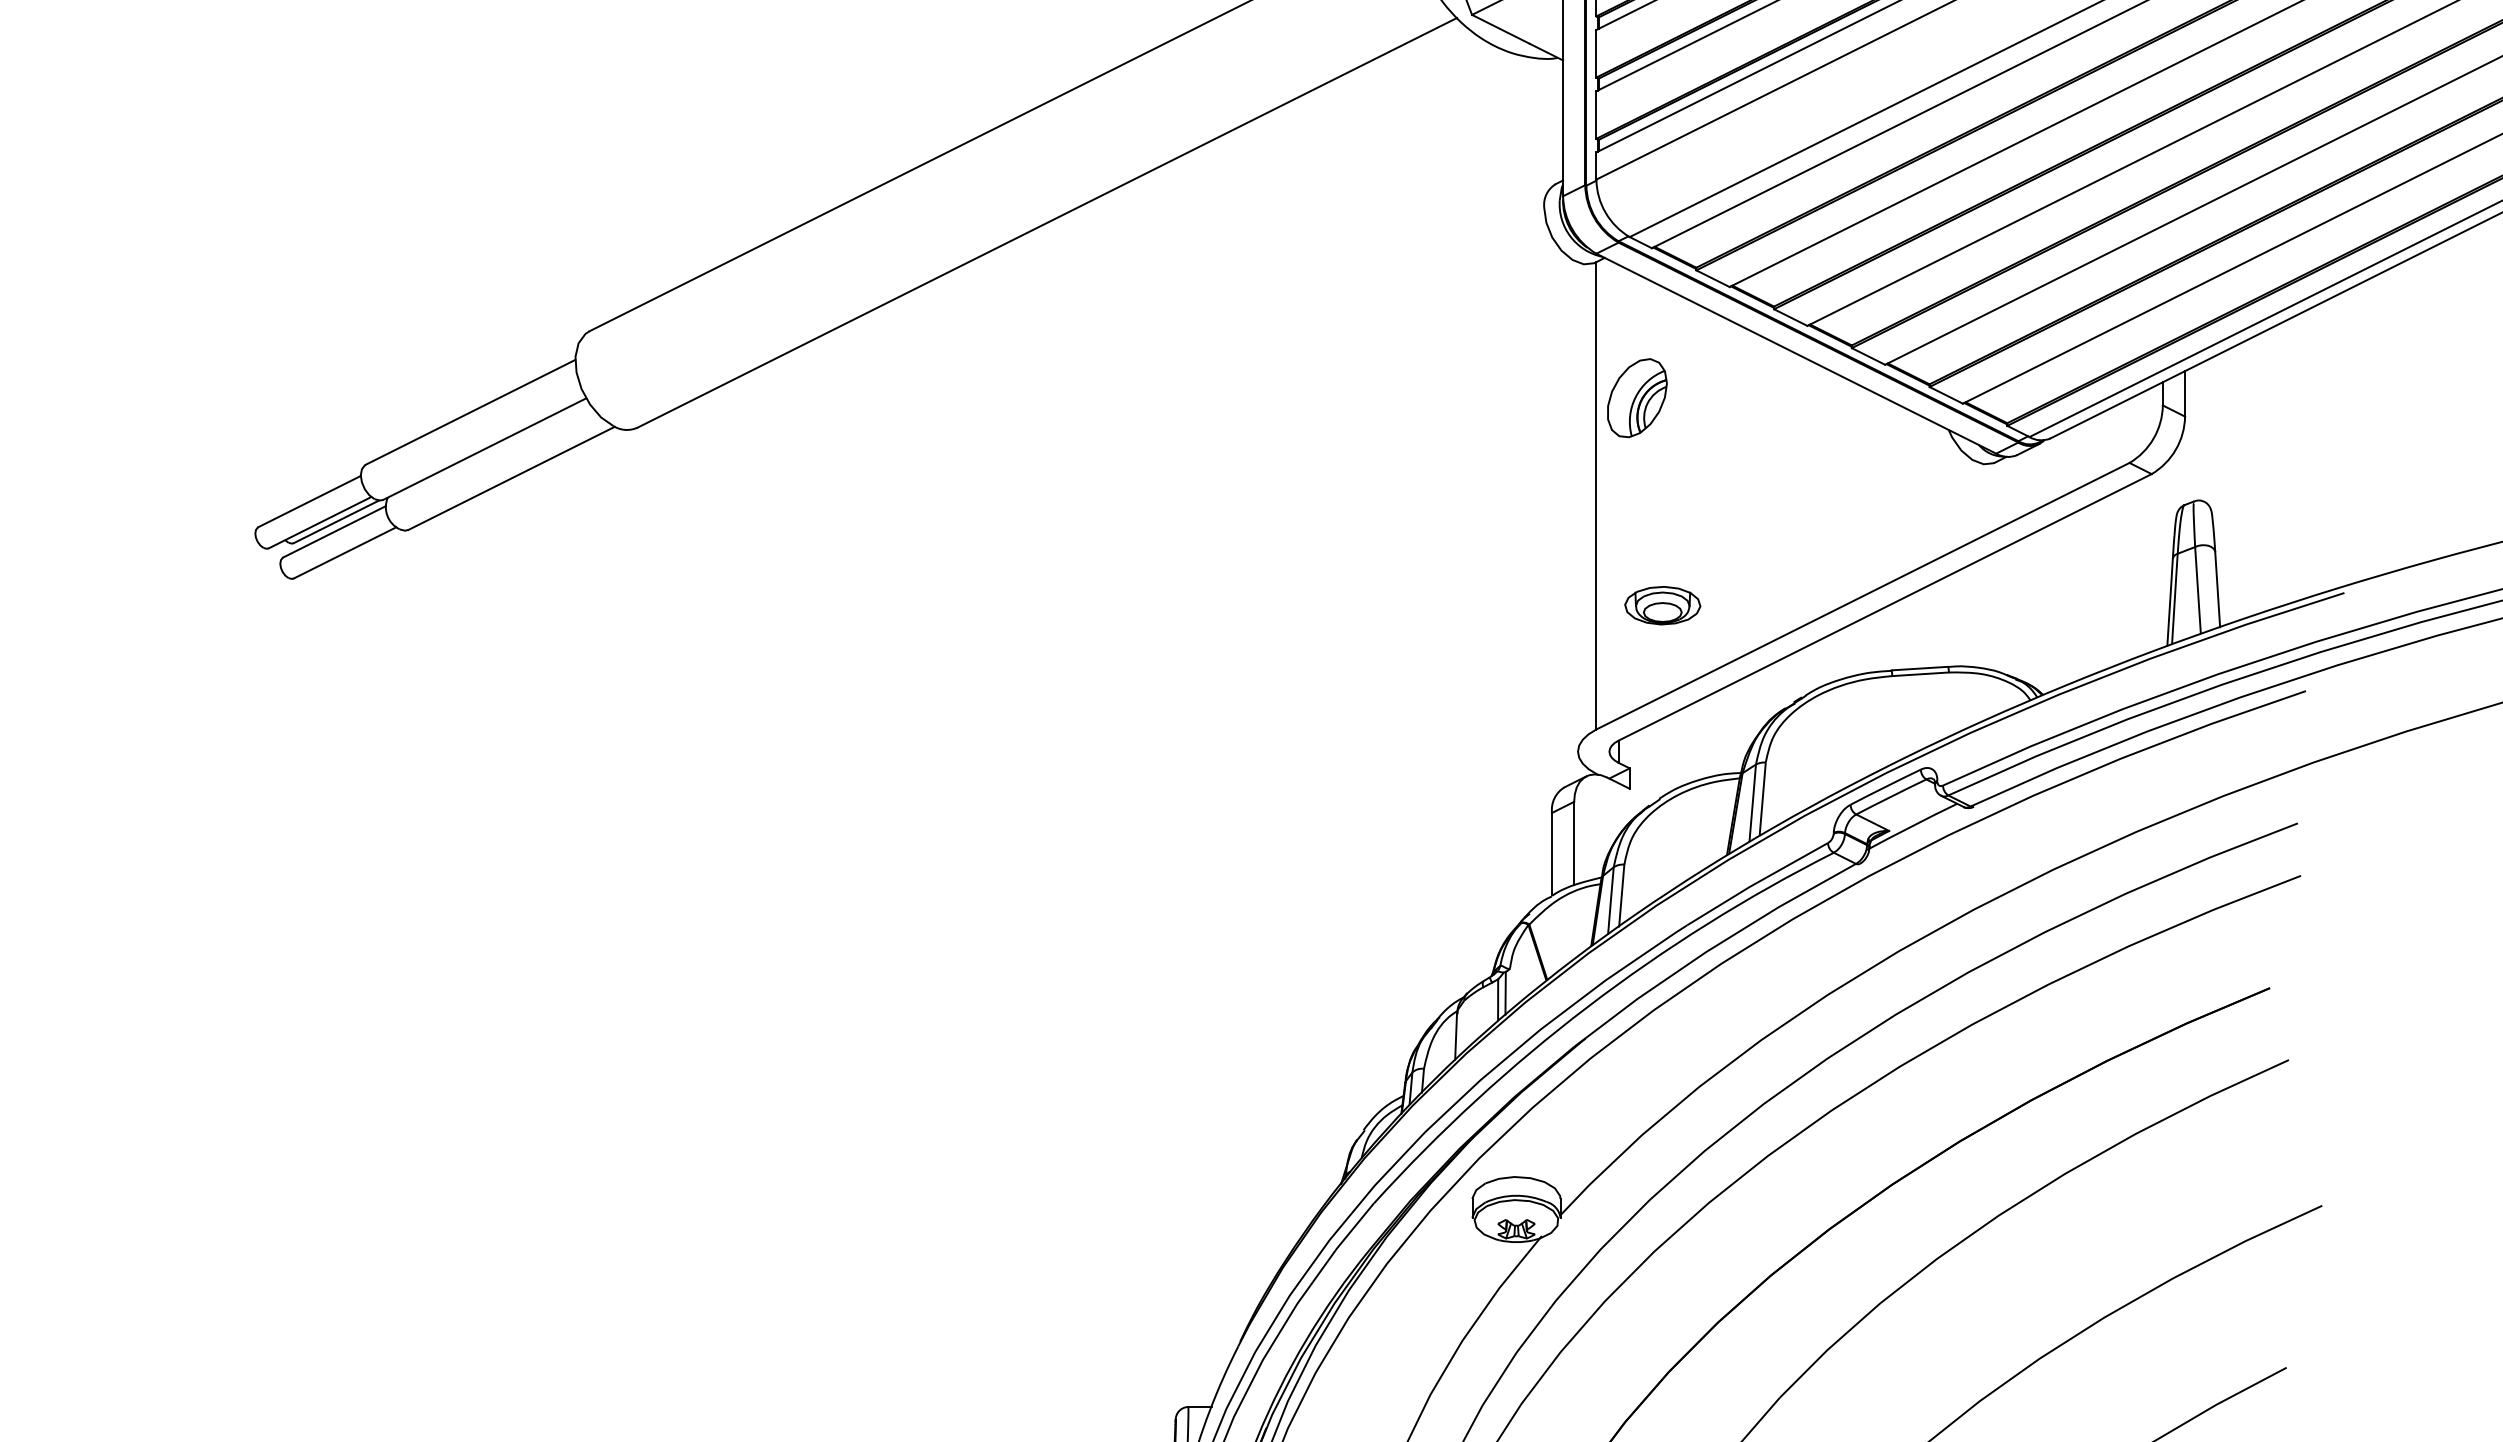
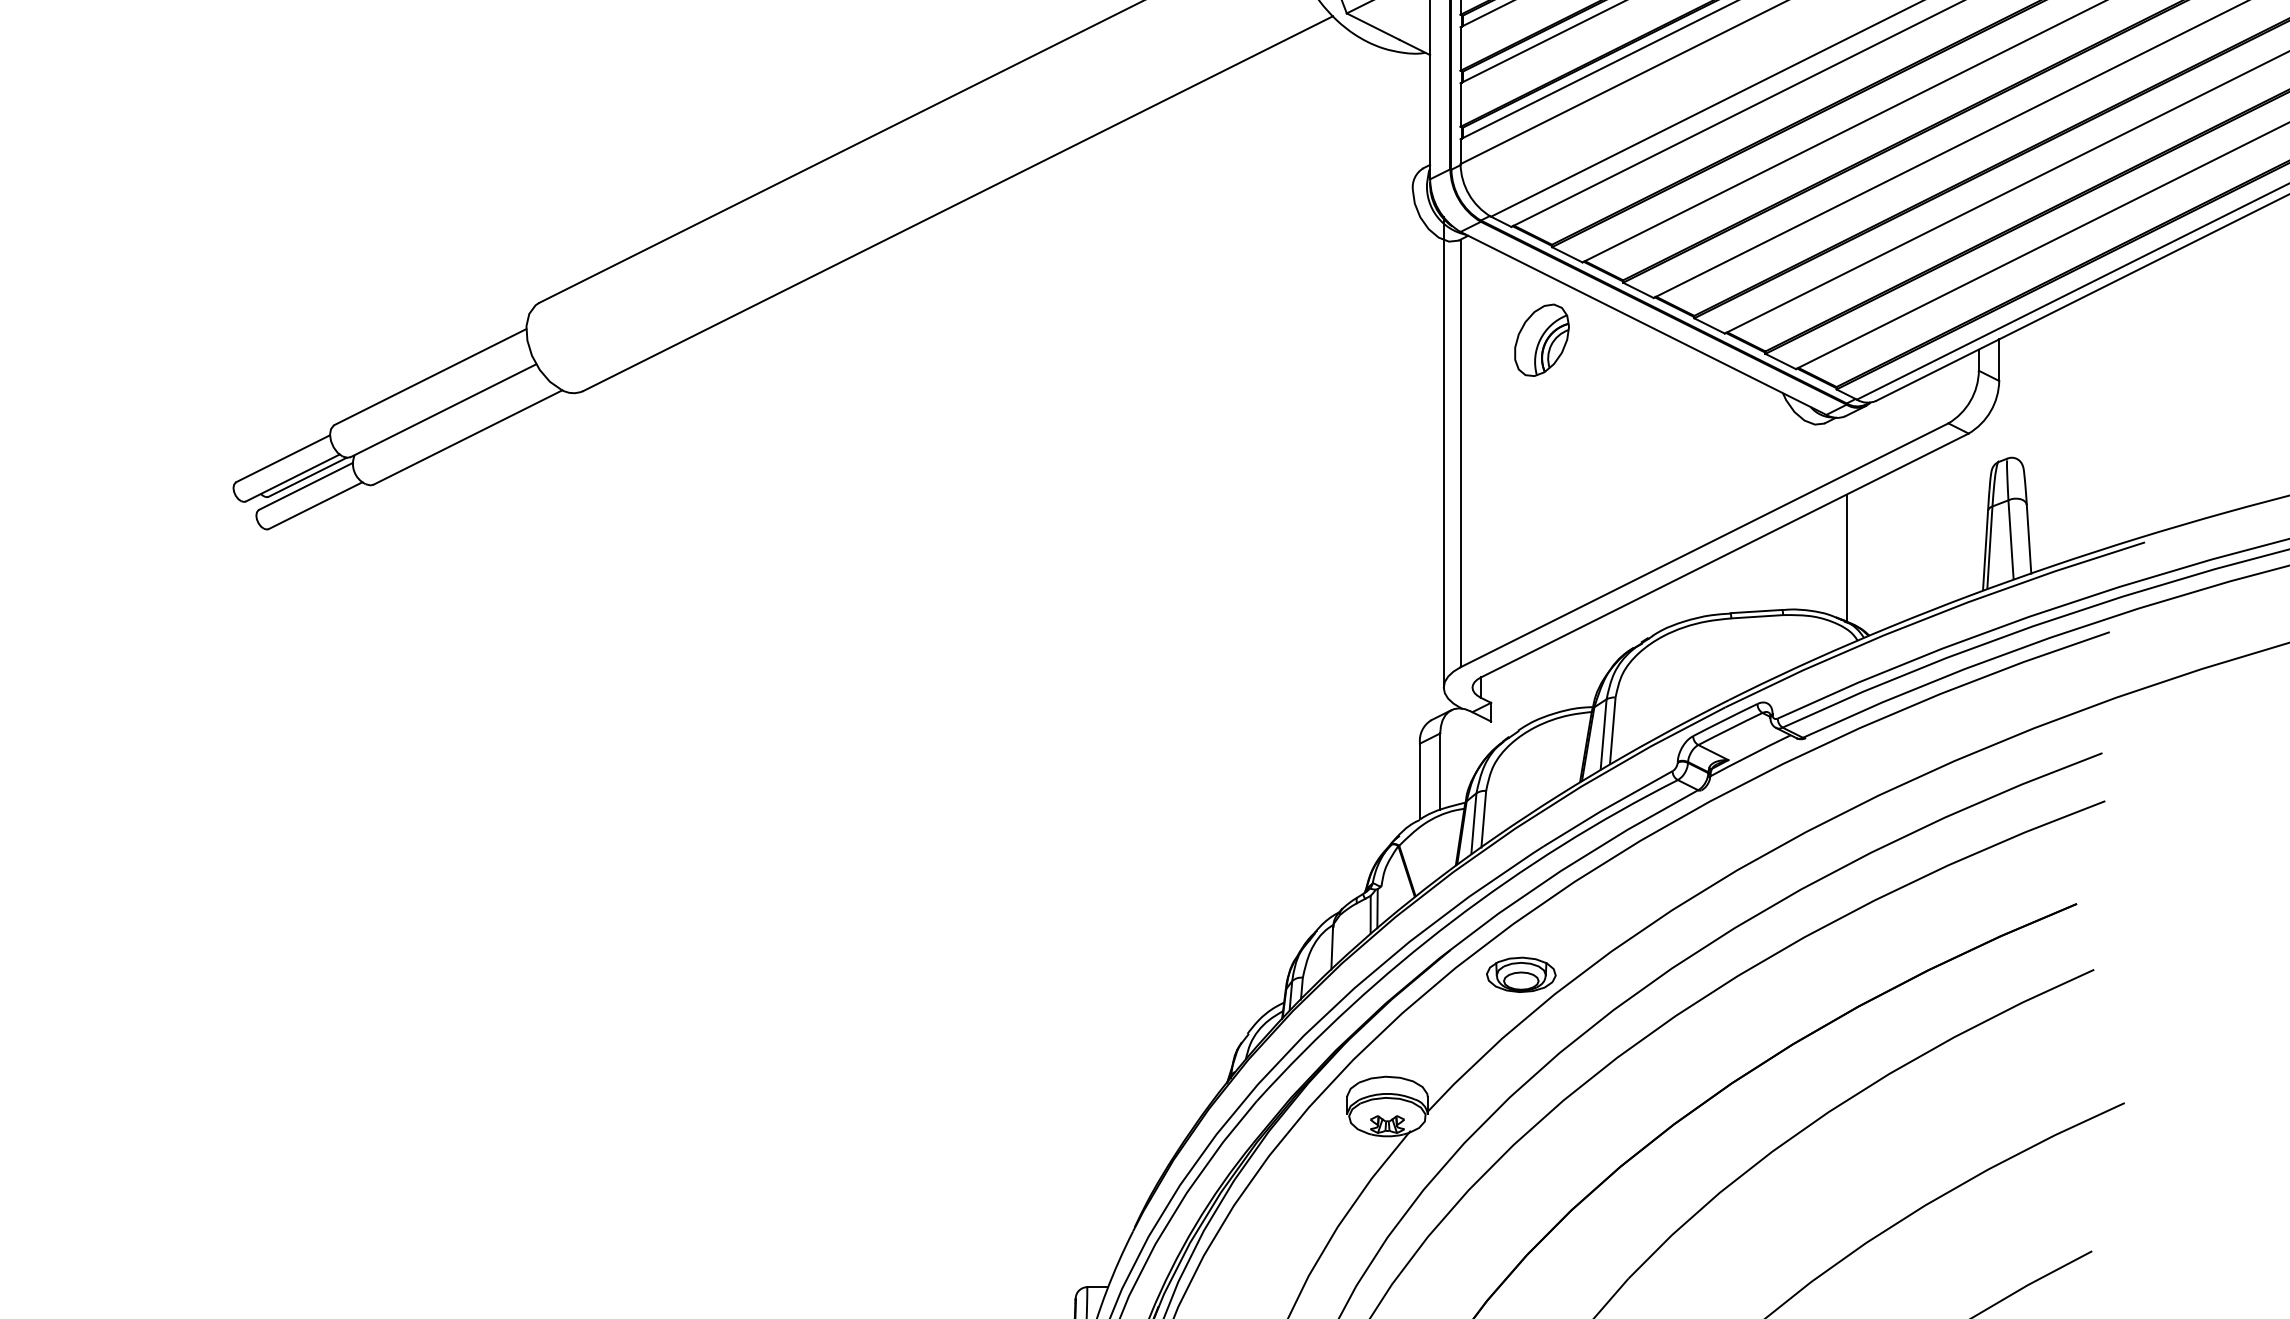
part: (1637, 398) -> (1542, 340), moved
line: (1578, 494) -> (1444, 452), added
part: (1662, 605) -> (1521, 974), moved
line: (2018, 609) -> (1846, 557), added

